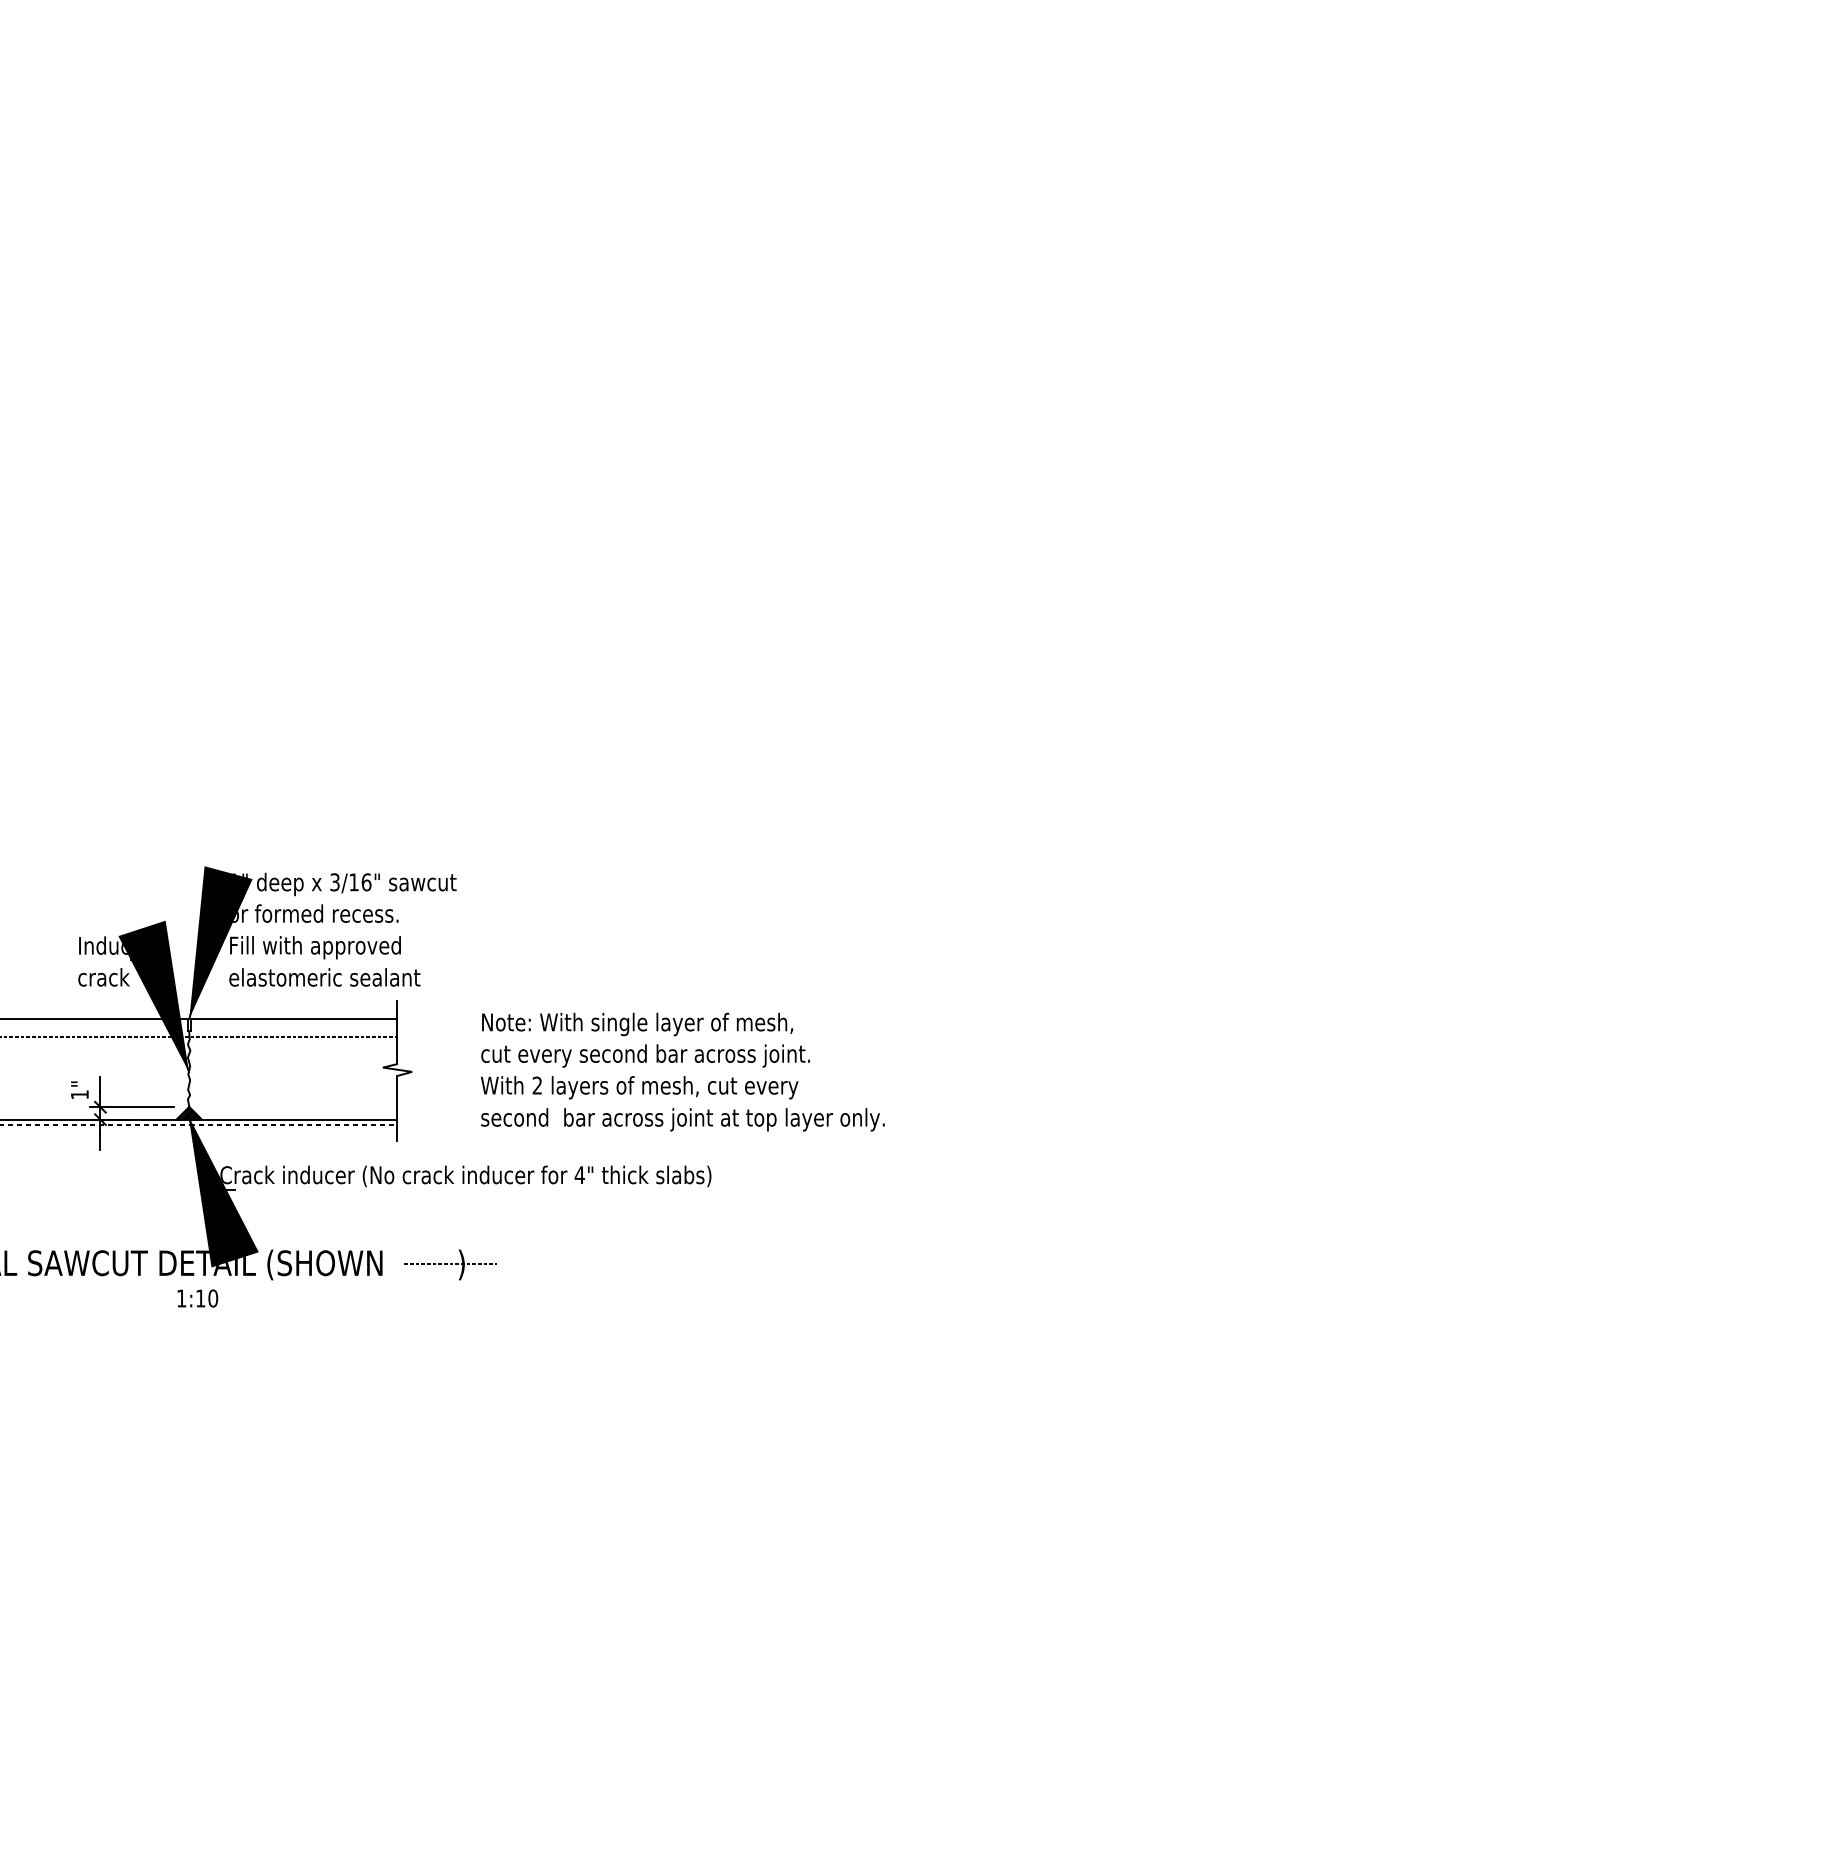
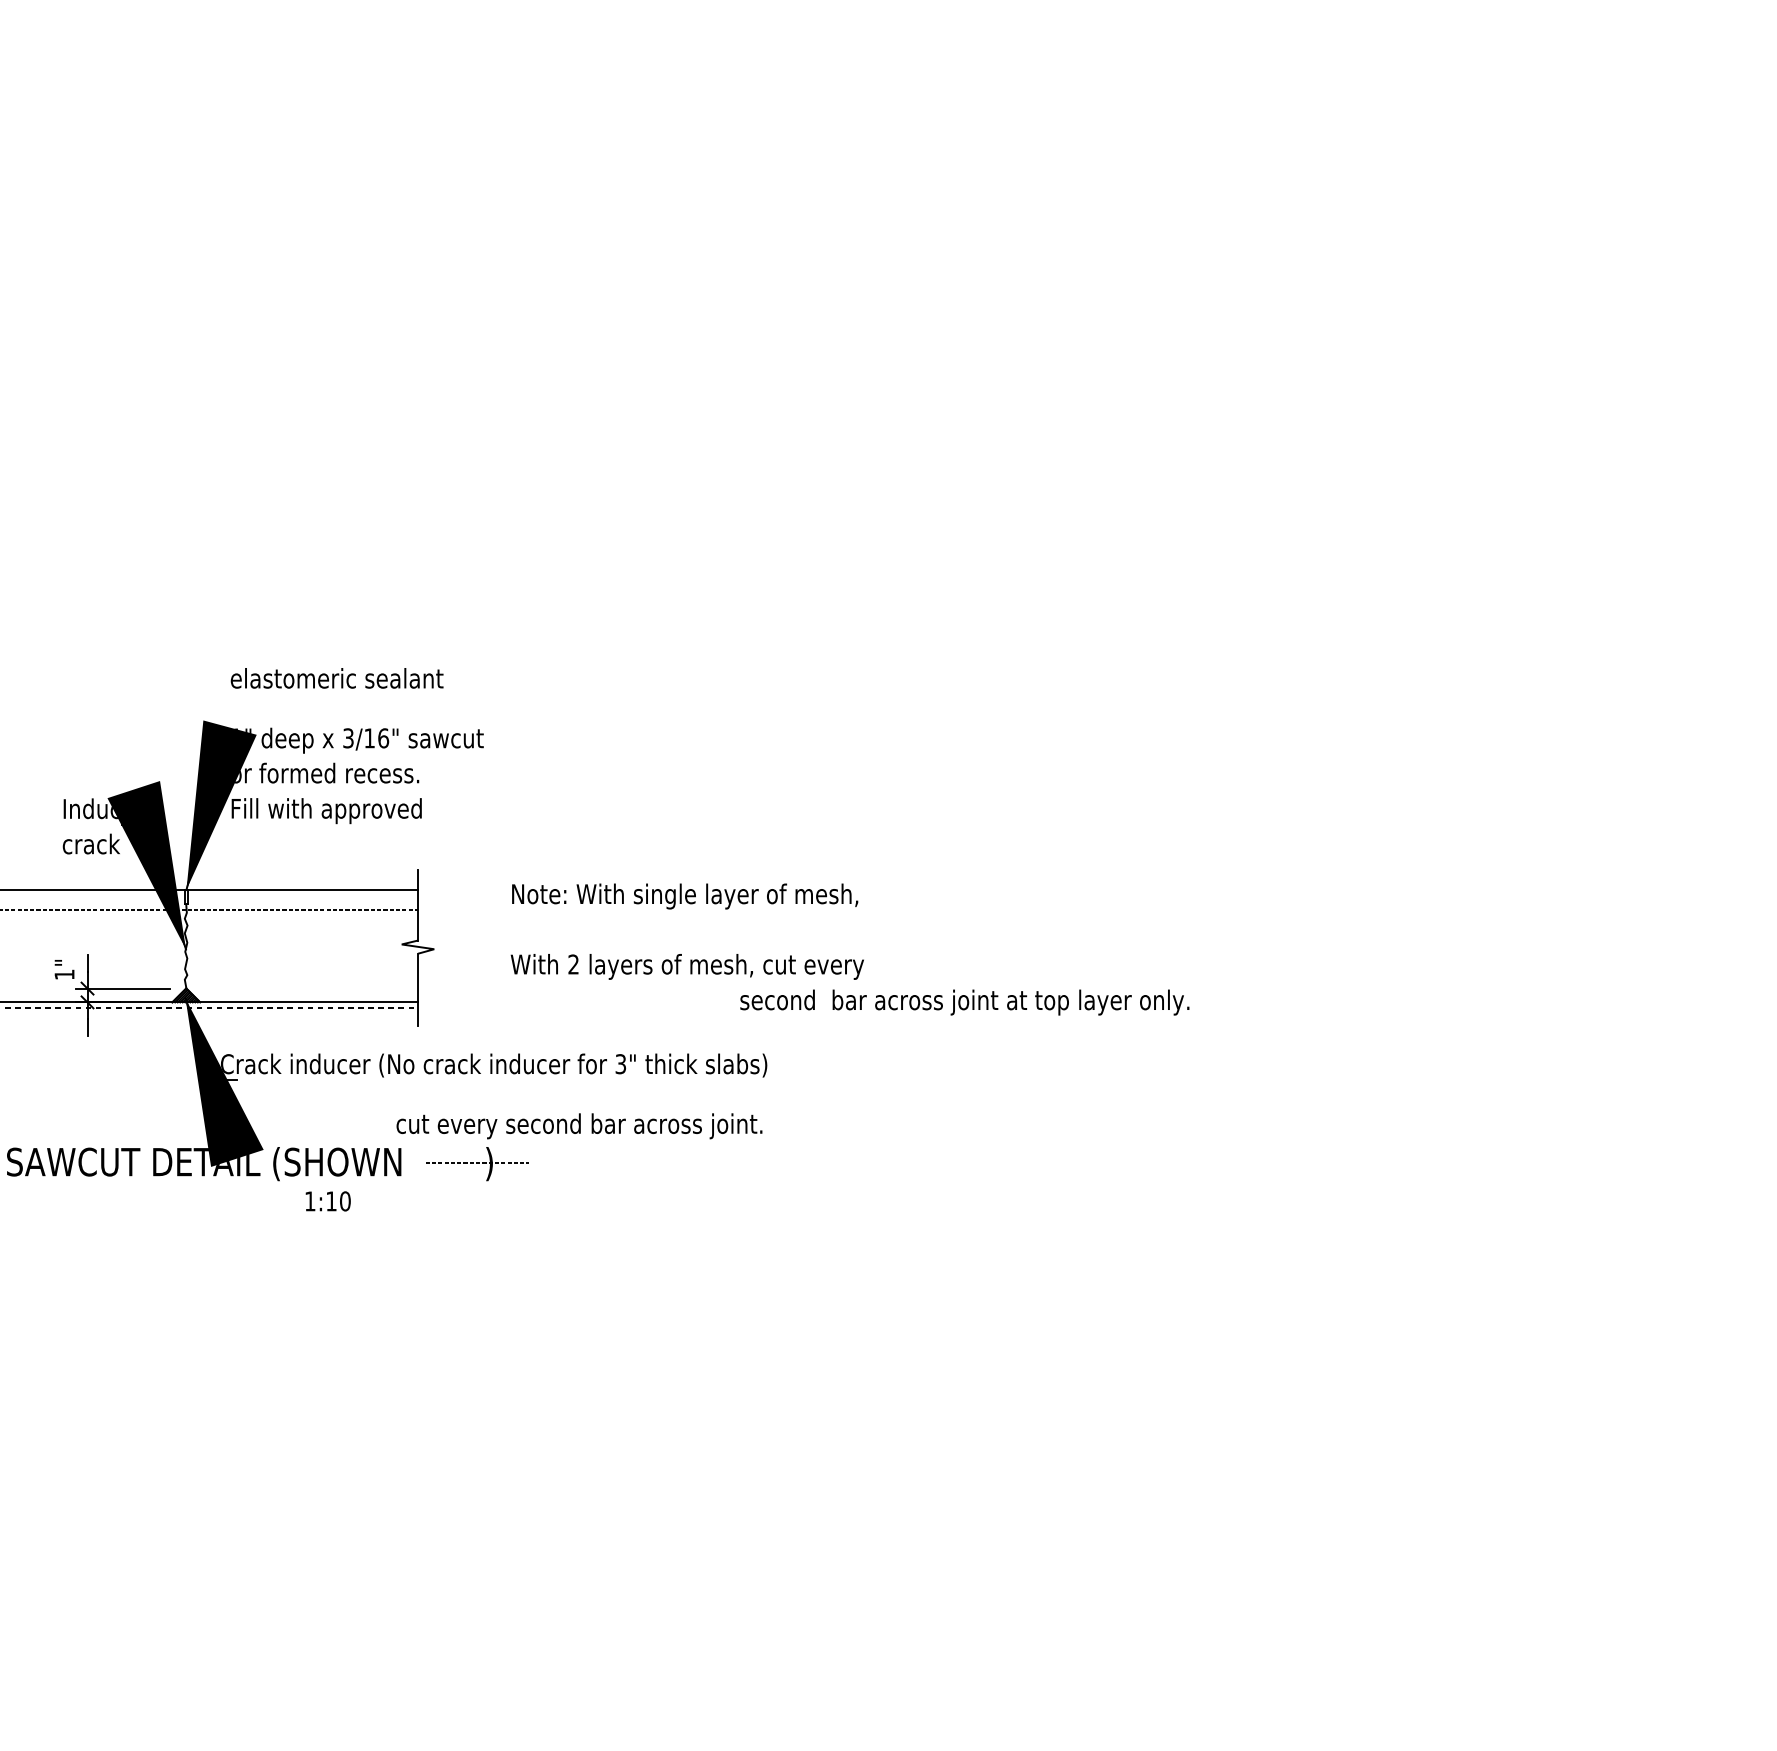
text: (324, 977) -> (336, 678), moved
text: (645, 1055) -> (579, 1125), moved
text: (682, 1119) -> (964, 1002), moved
text: (579, 1175) -> (620, 1064), 4" -> 3"
text: (197, 1298) -> (327, 1201), moved

